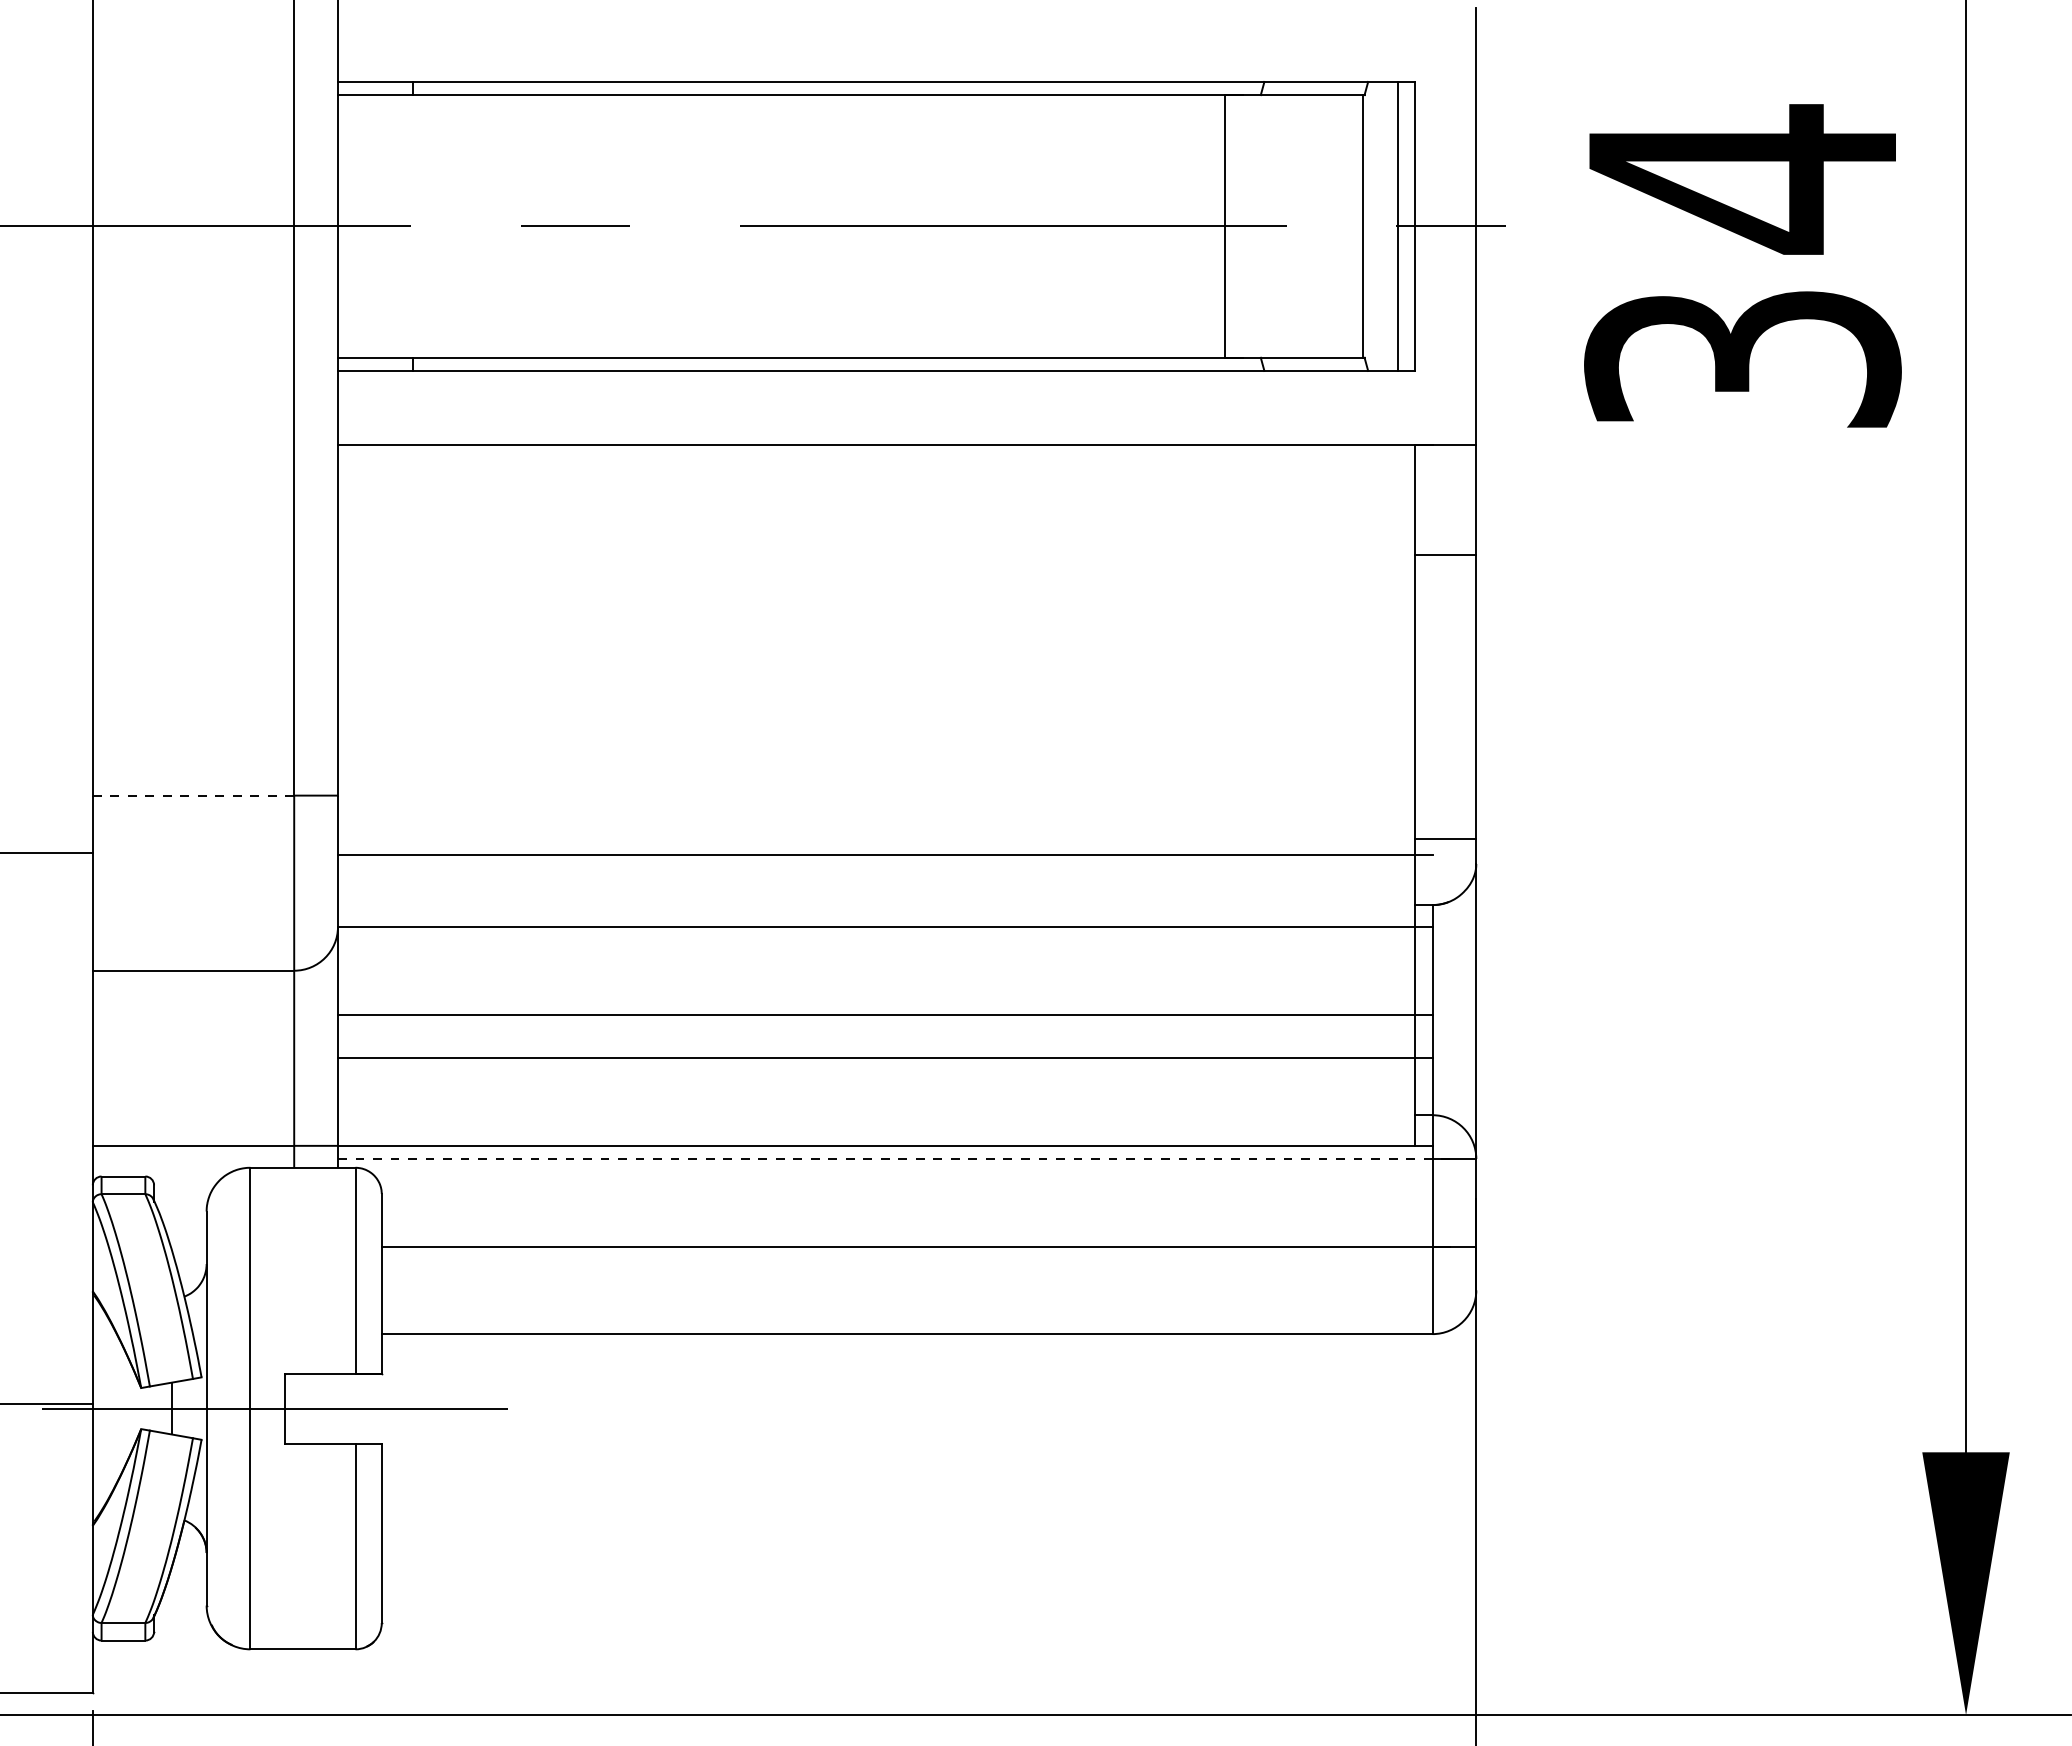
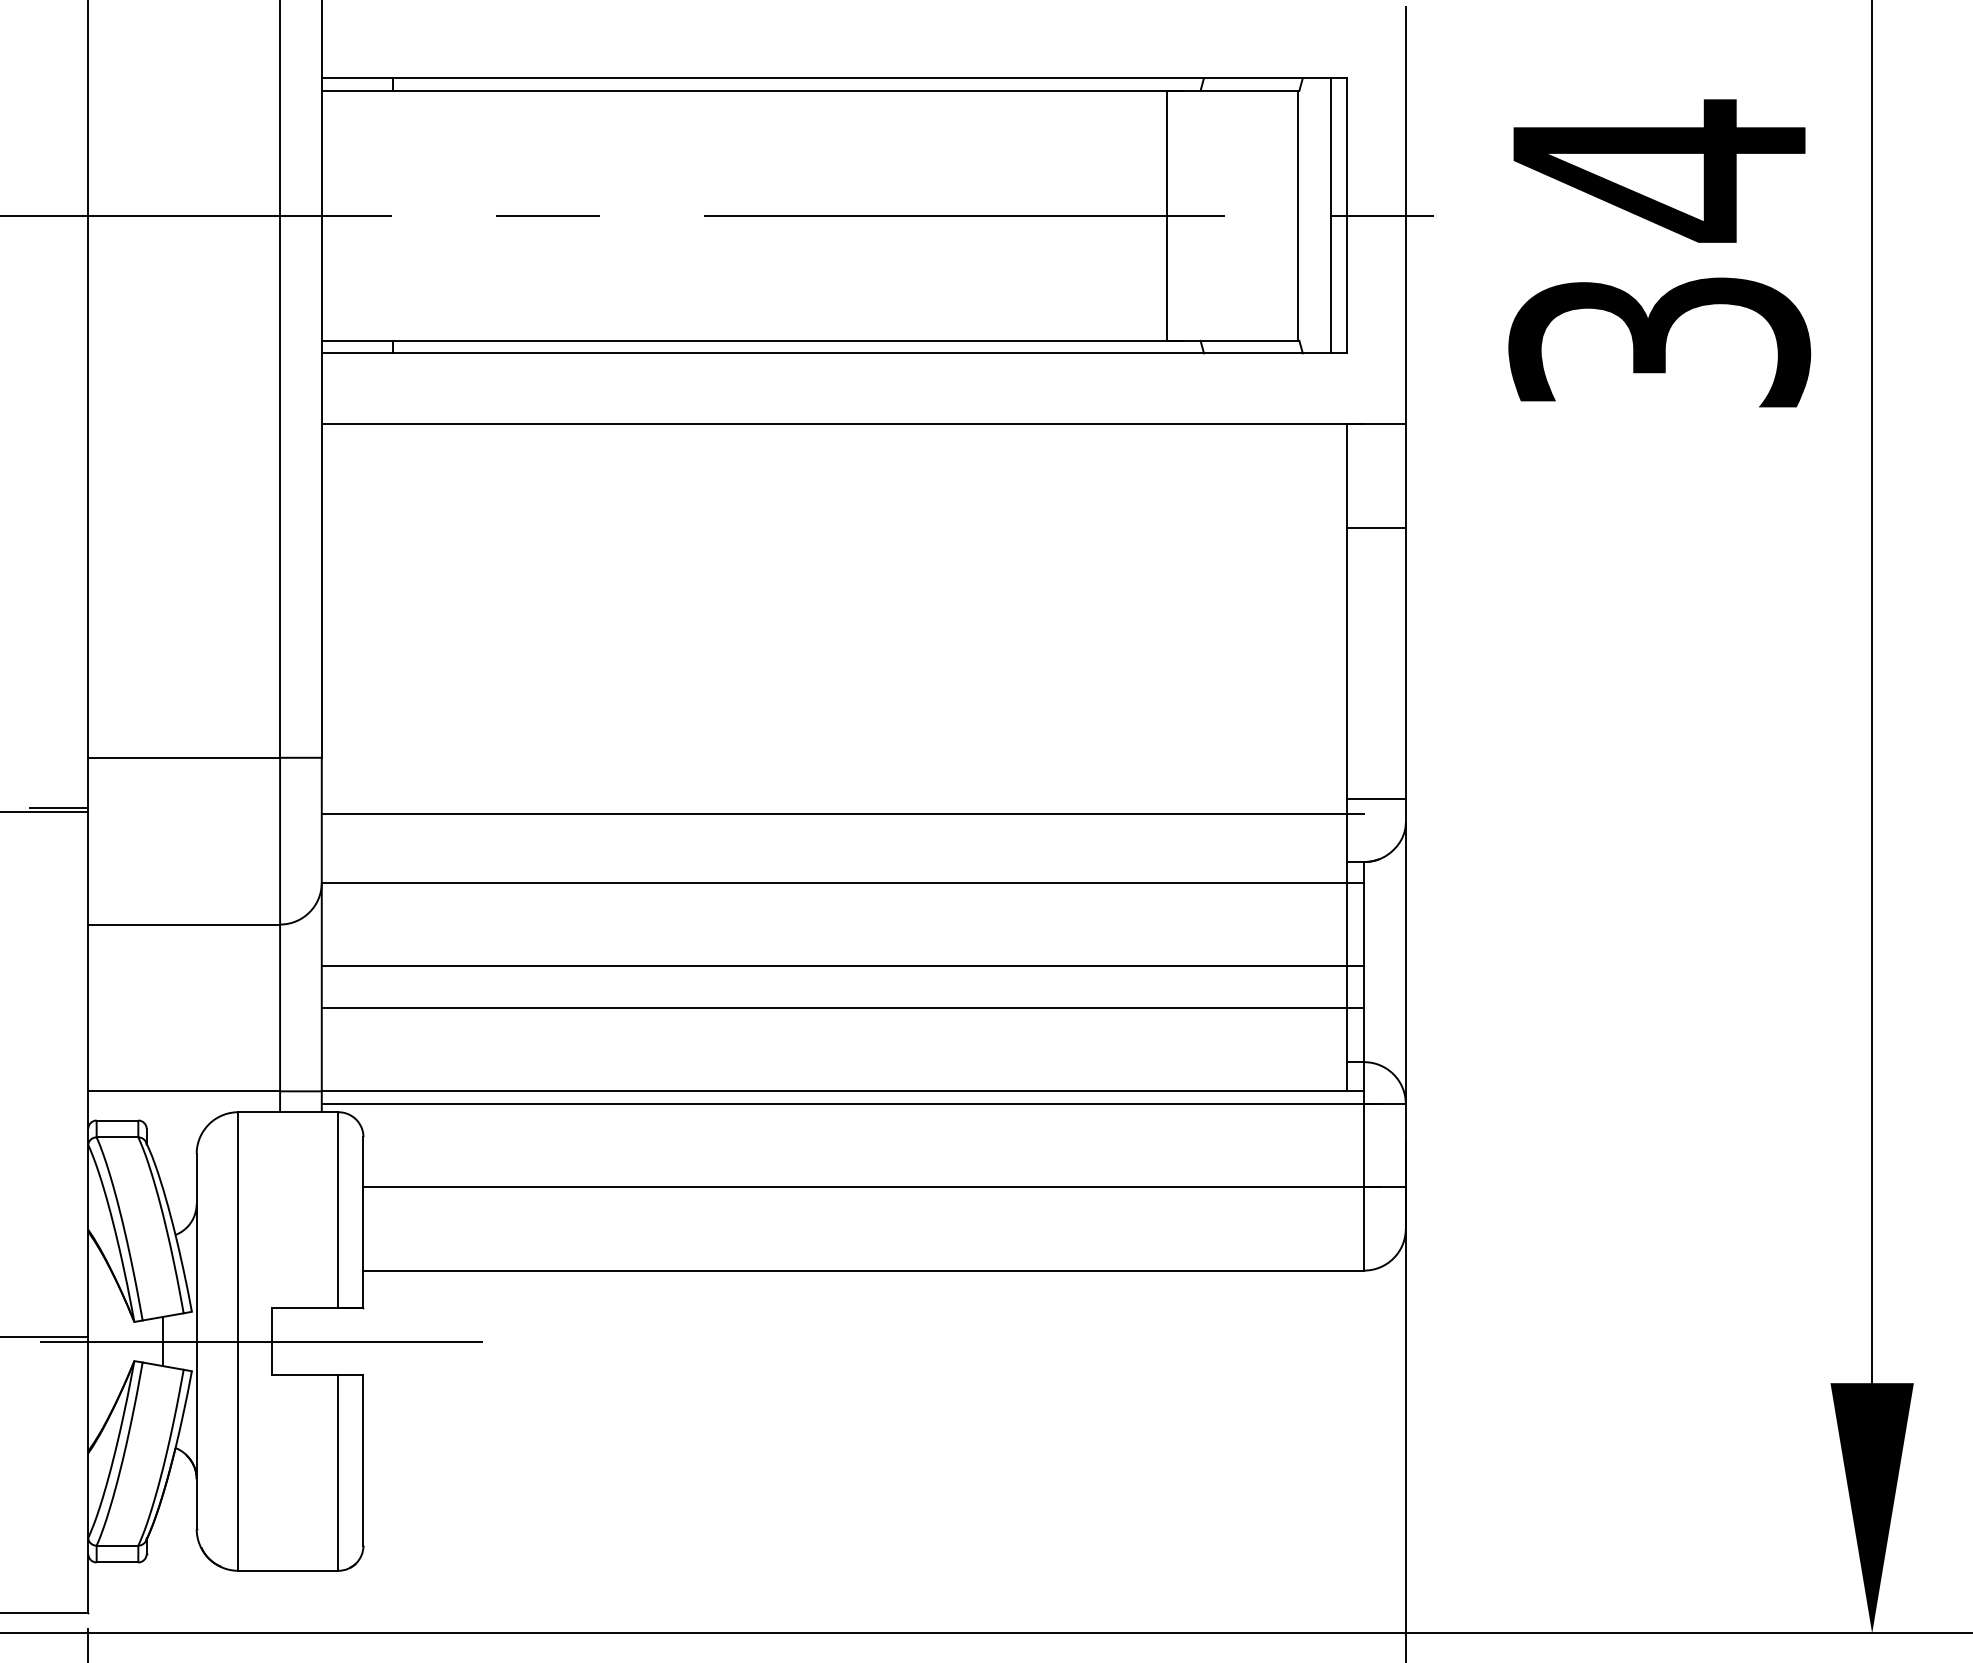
line: (193, 795) -> (184, 757), dashed -> solid
line: (61, 848) -> (58, 808), added
line: (894, 1158) -> (851, 1103), dashed -> solid

